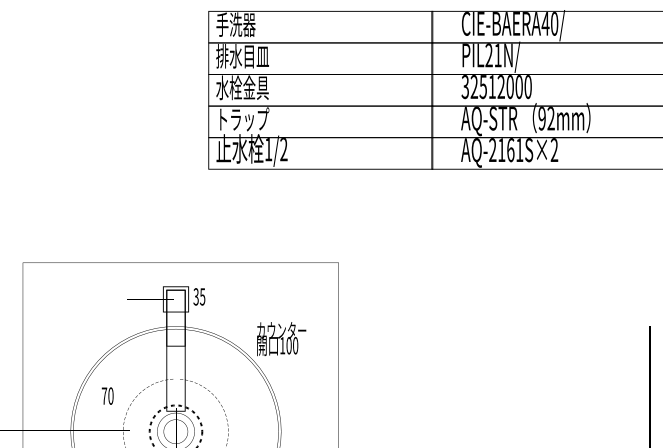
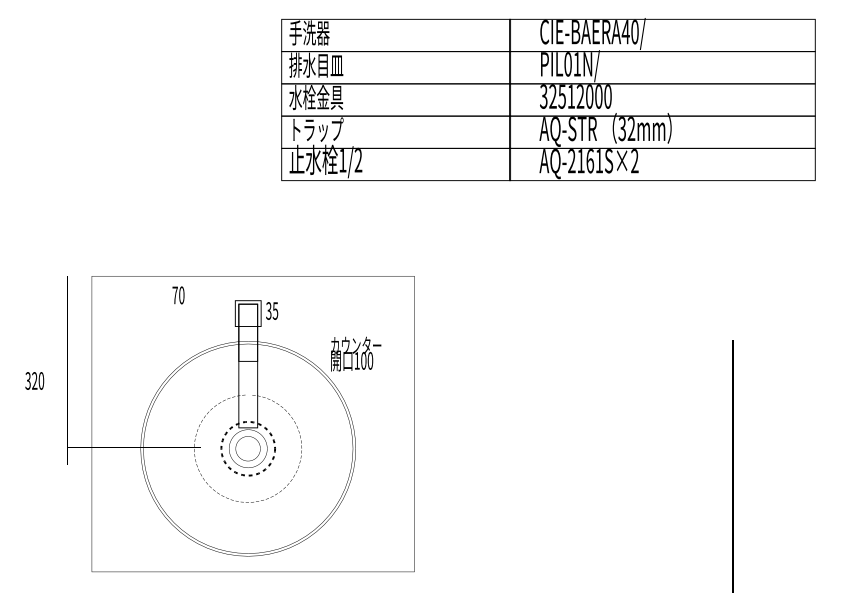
text: (488, 55) -> (567, 64), PIL21N/ -> PIL01N/
text: (541, 119) -> (621, 129), 92mm -> 32mm
text: (107, 396) -> (178, 295), moved

